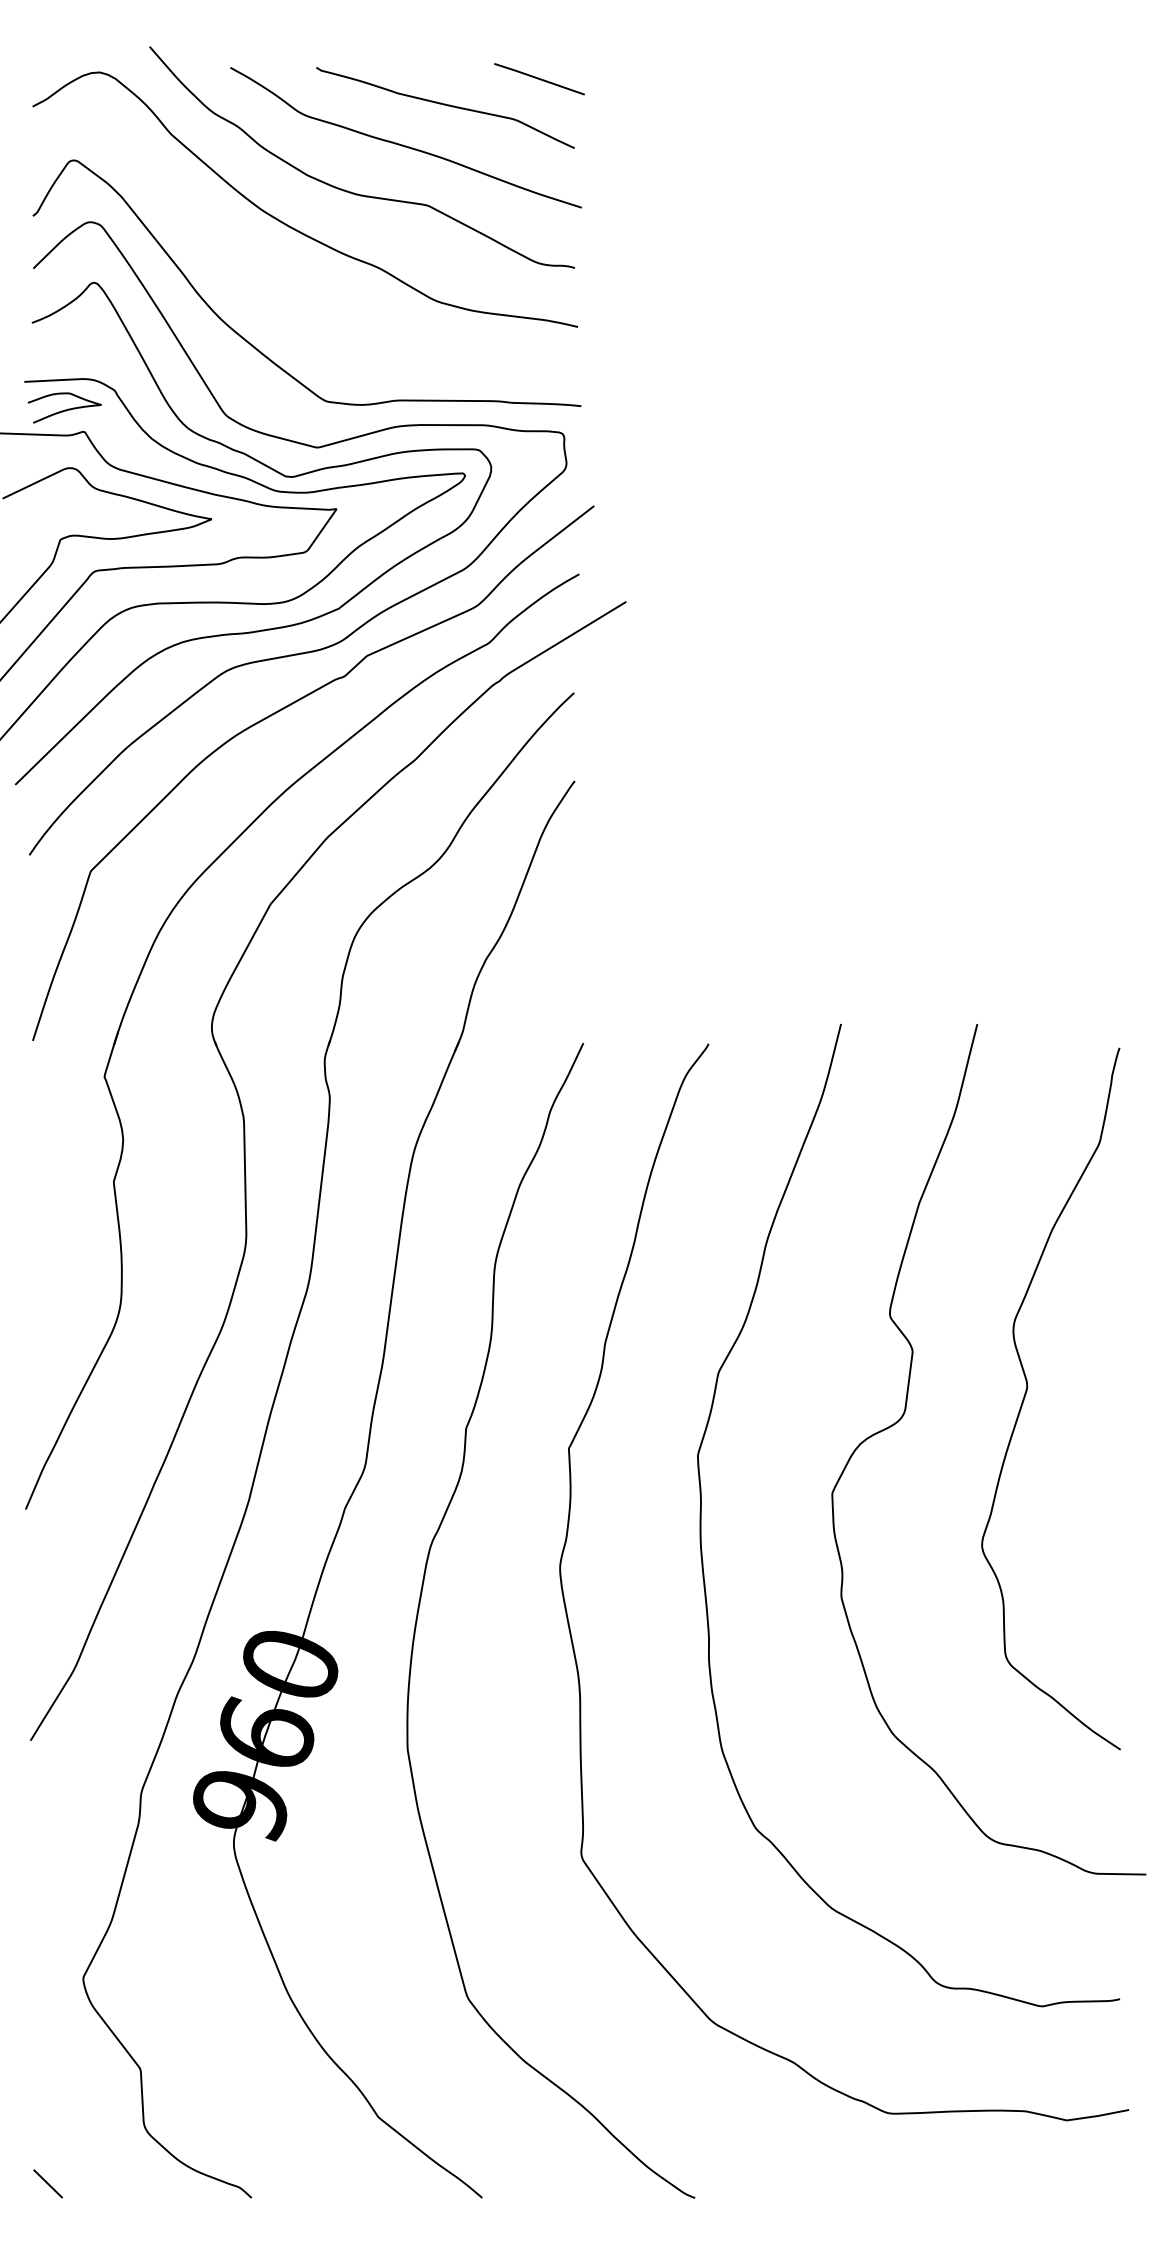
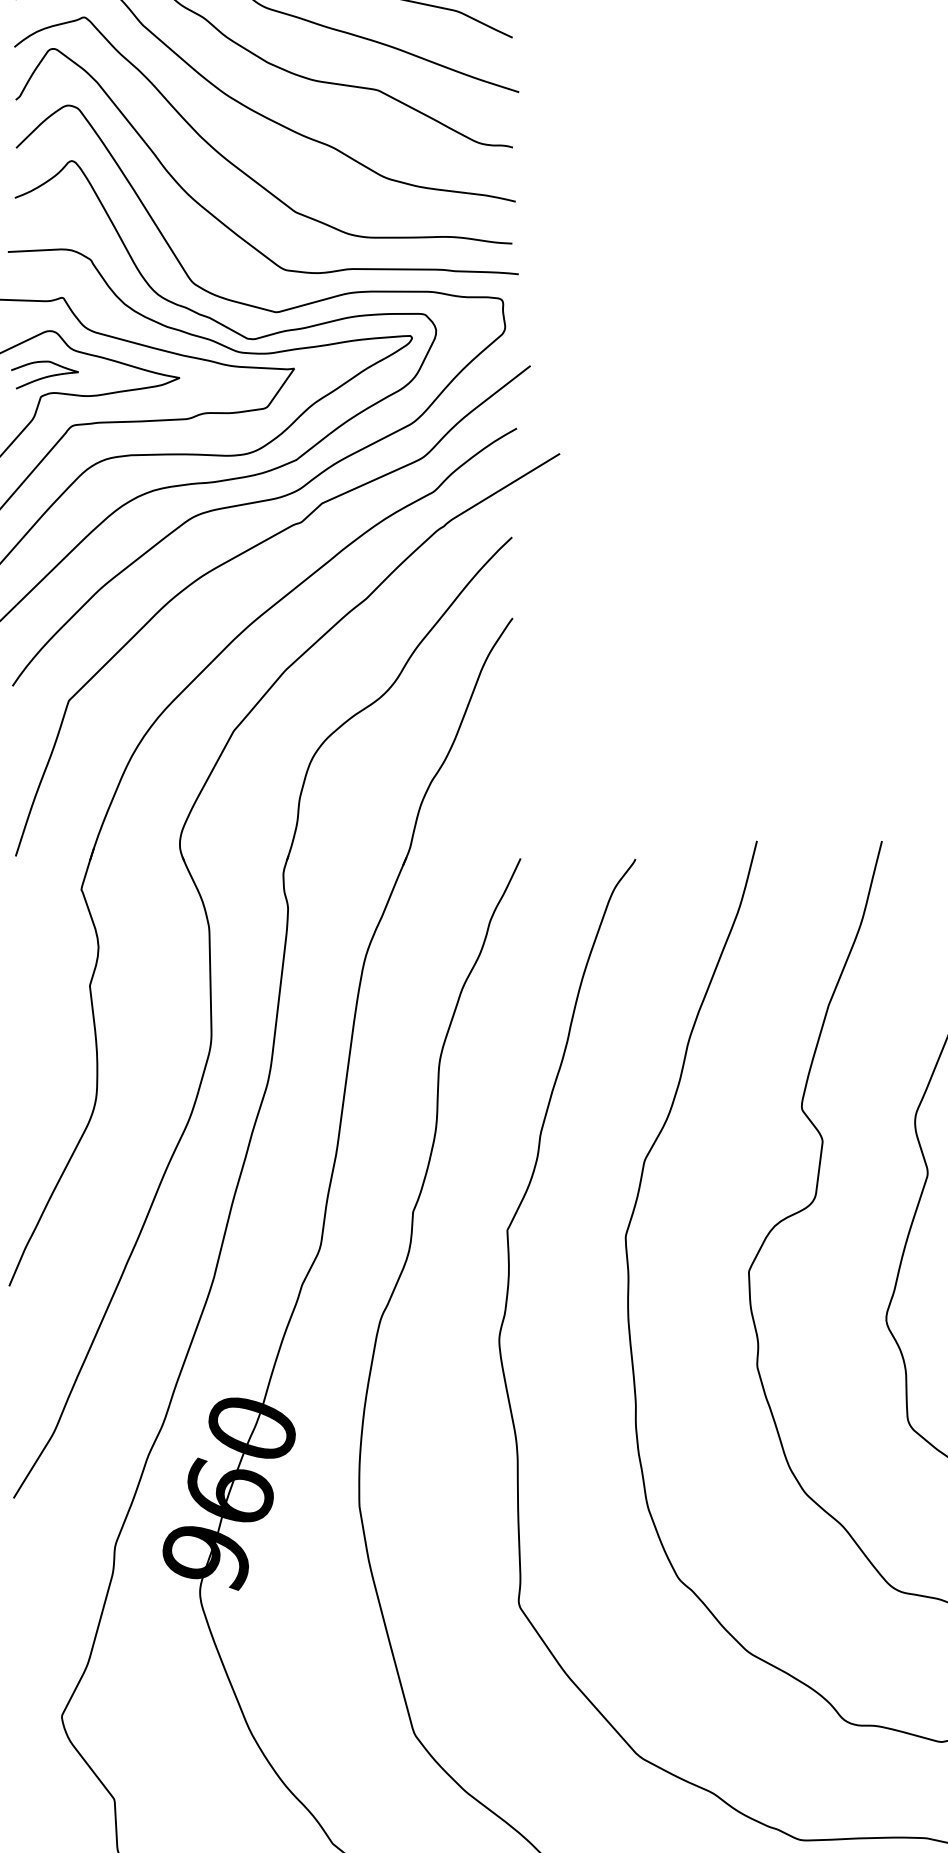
curve: (270, 285) -> (233, 163), added
curve: (64, 409) -> (44, 376), moved

